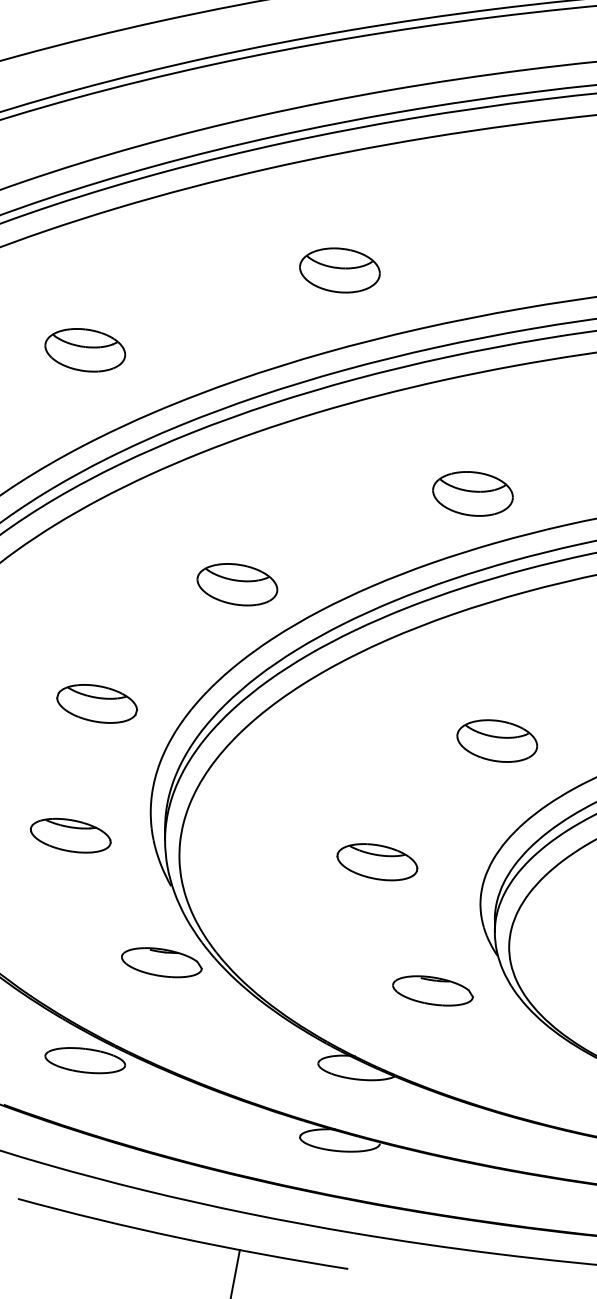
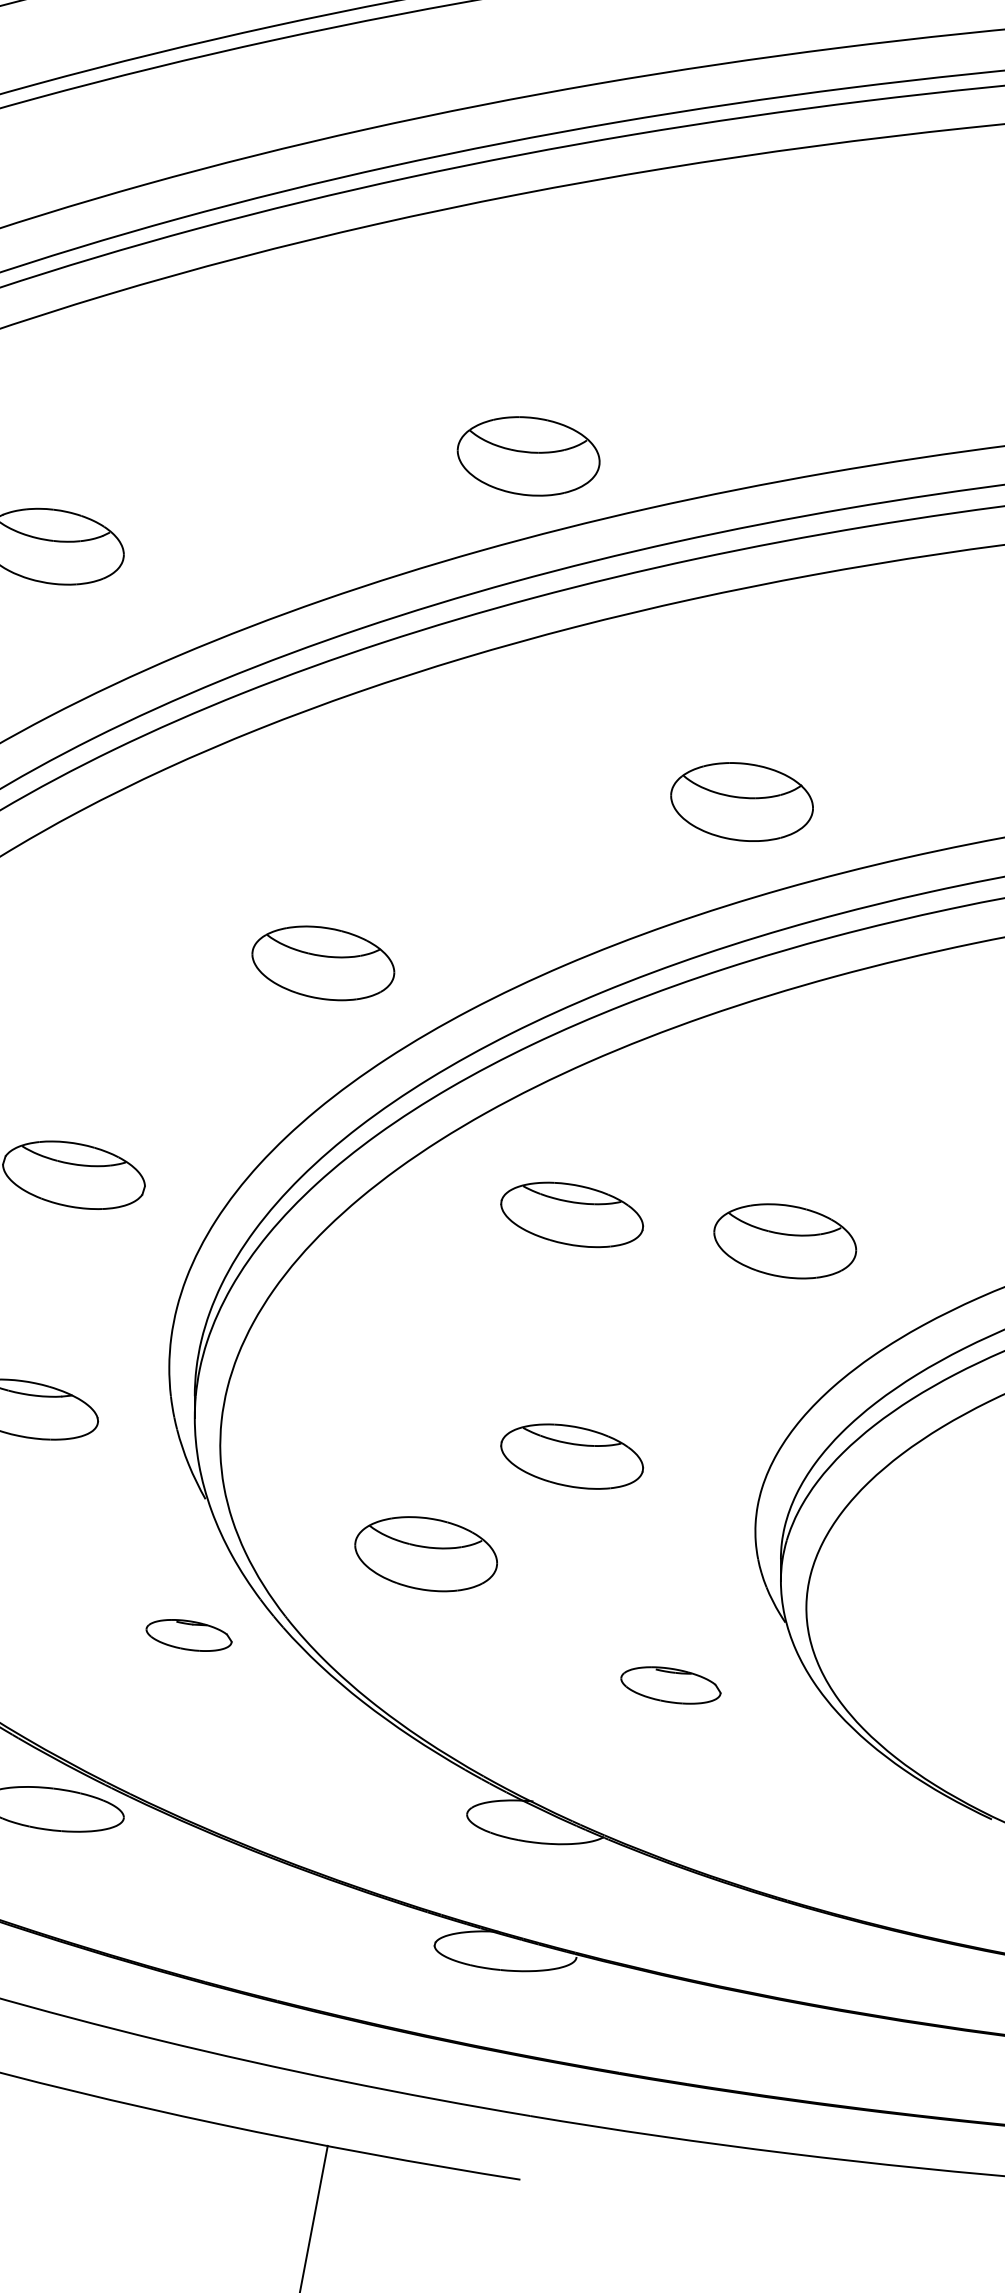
part: (339, 270) -> (527, 456), moved
part: (377, 726) -> (572, 1215), added
part: (295, 916) -> (426, 1553), added
part: (161, 962) -> (188, 1634), size x0.6
part: (432, 990) -> (670, 1684), size x0.7

